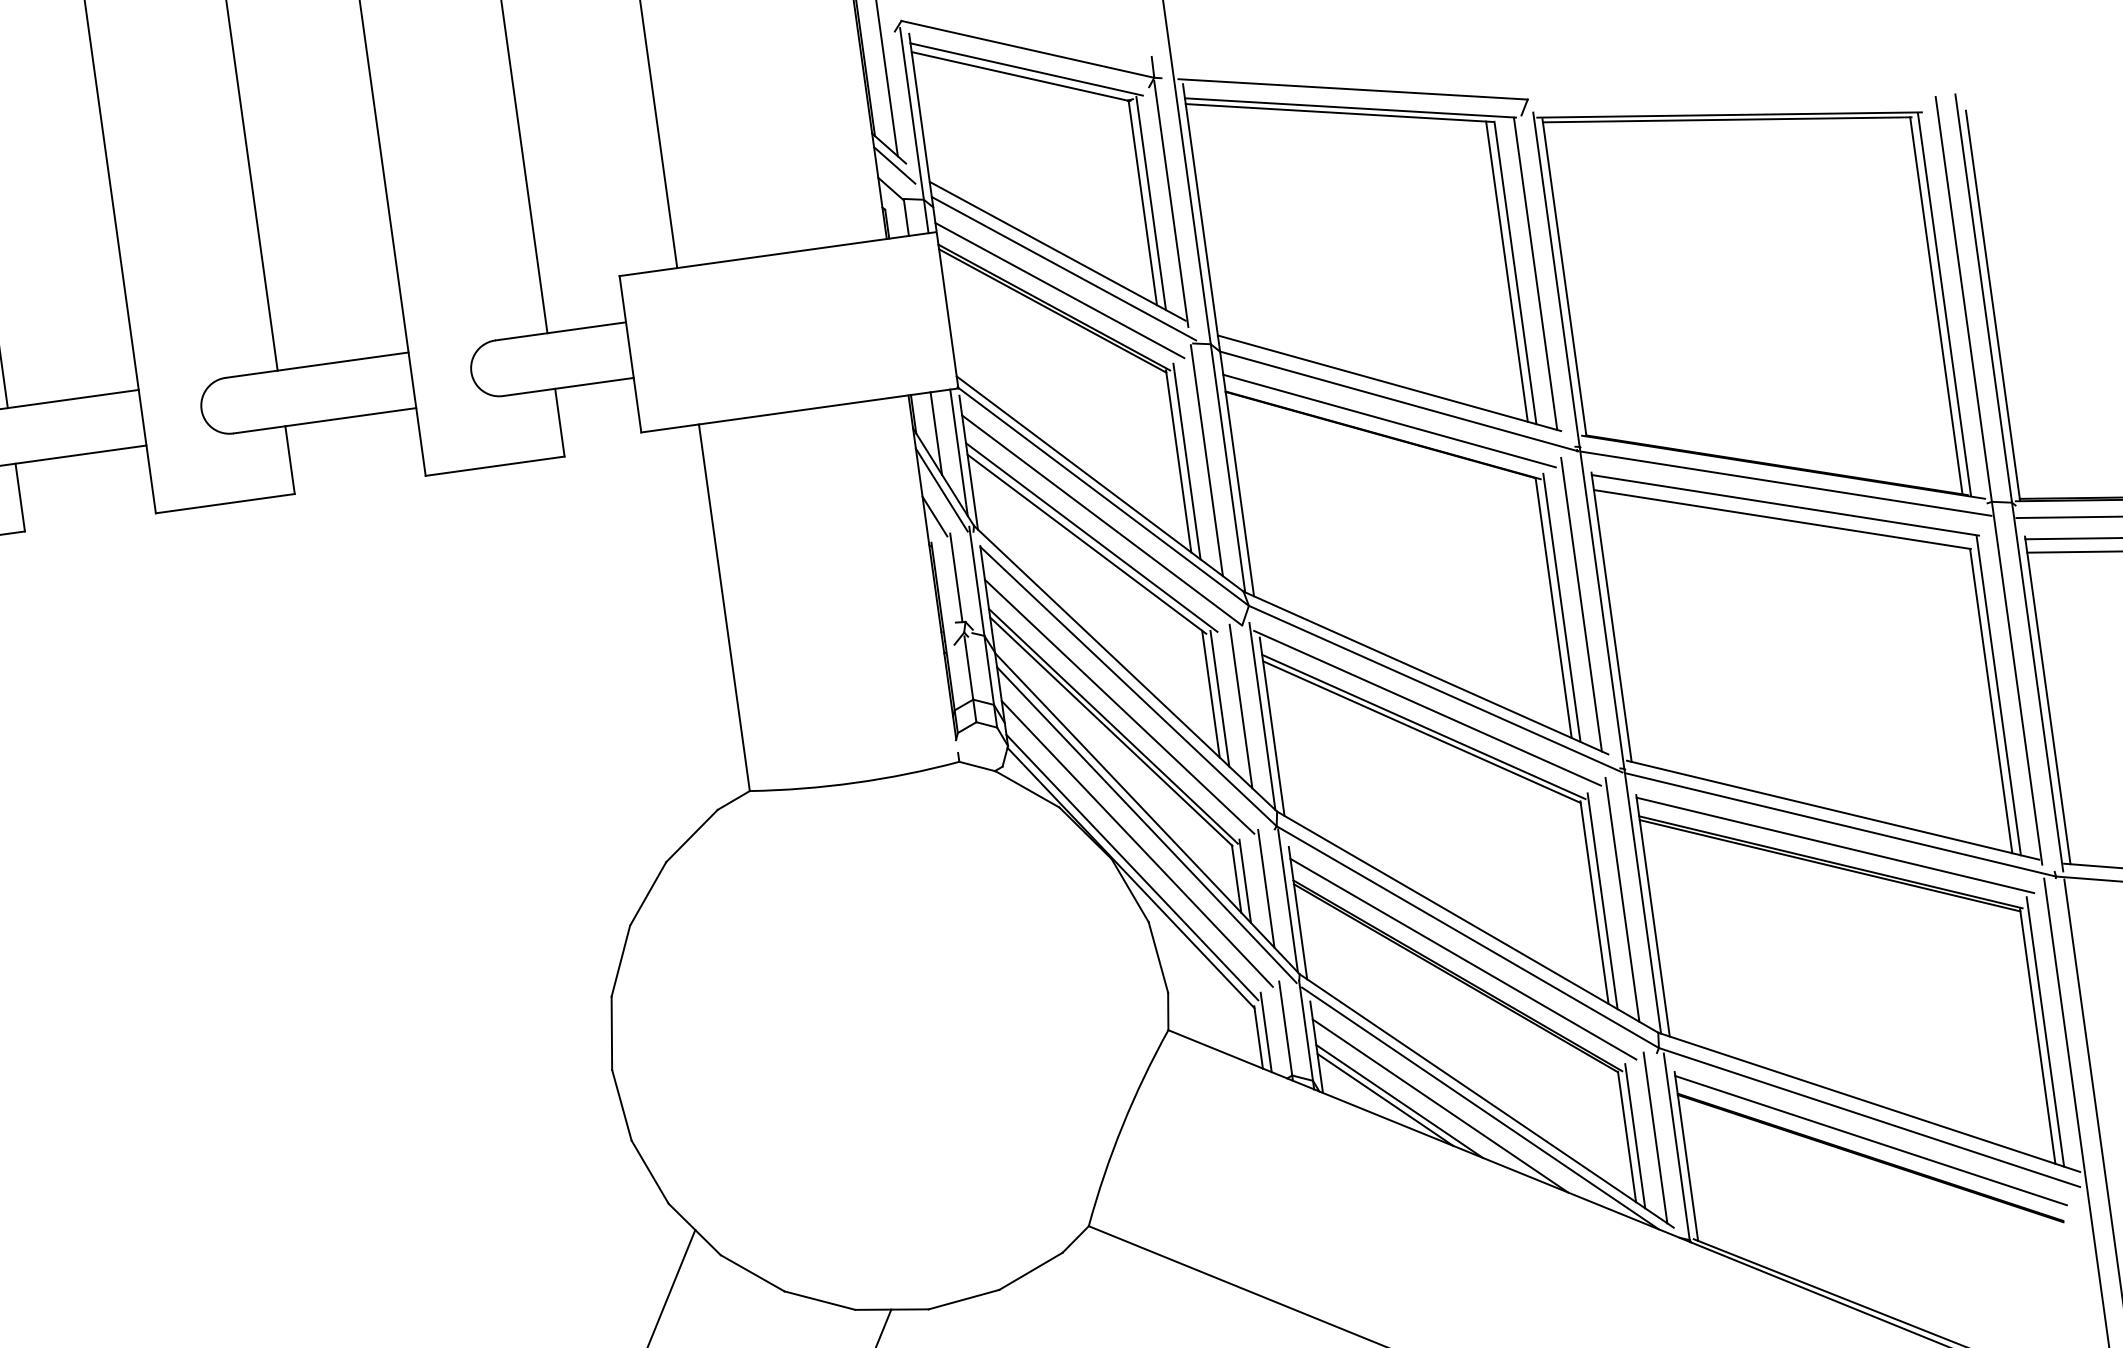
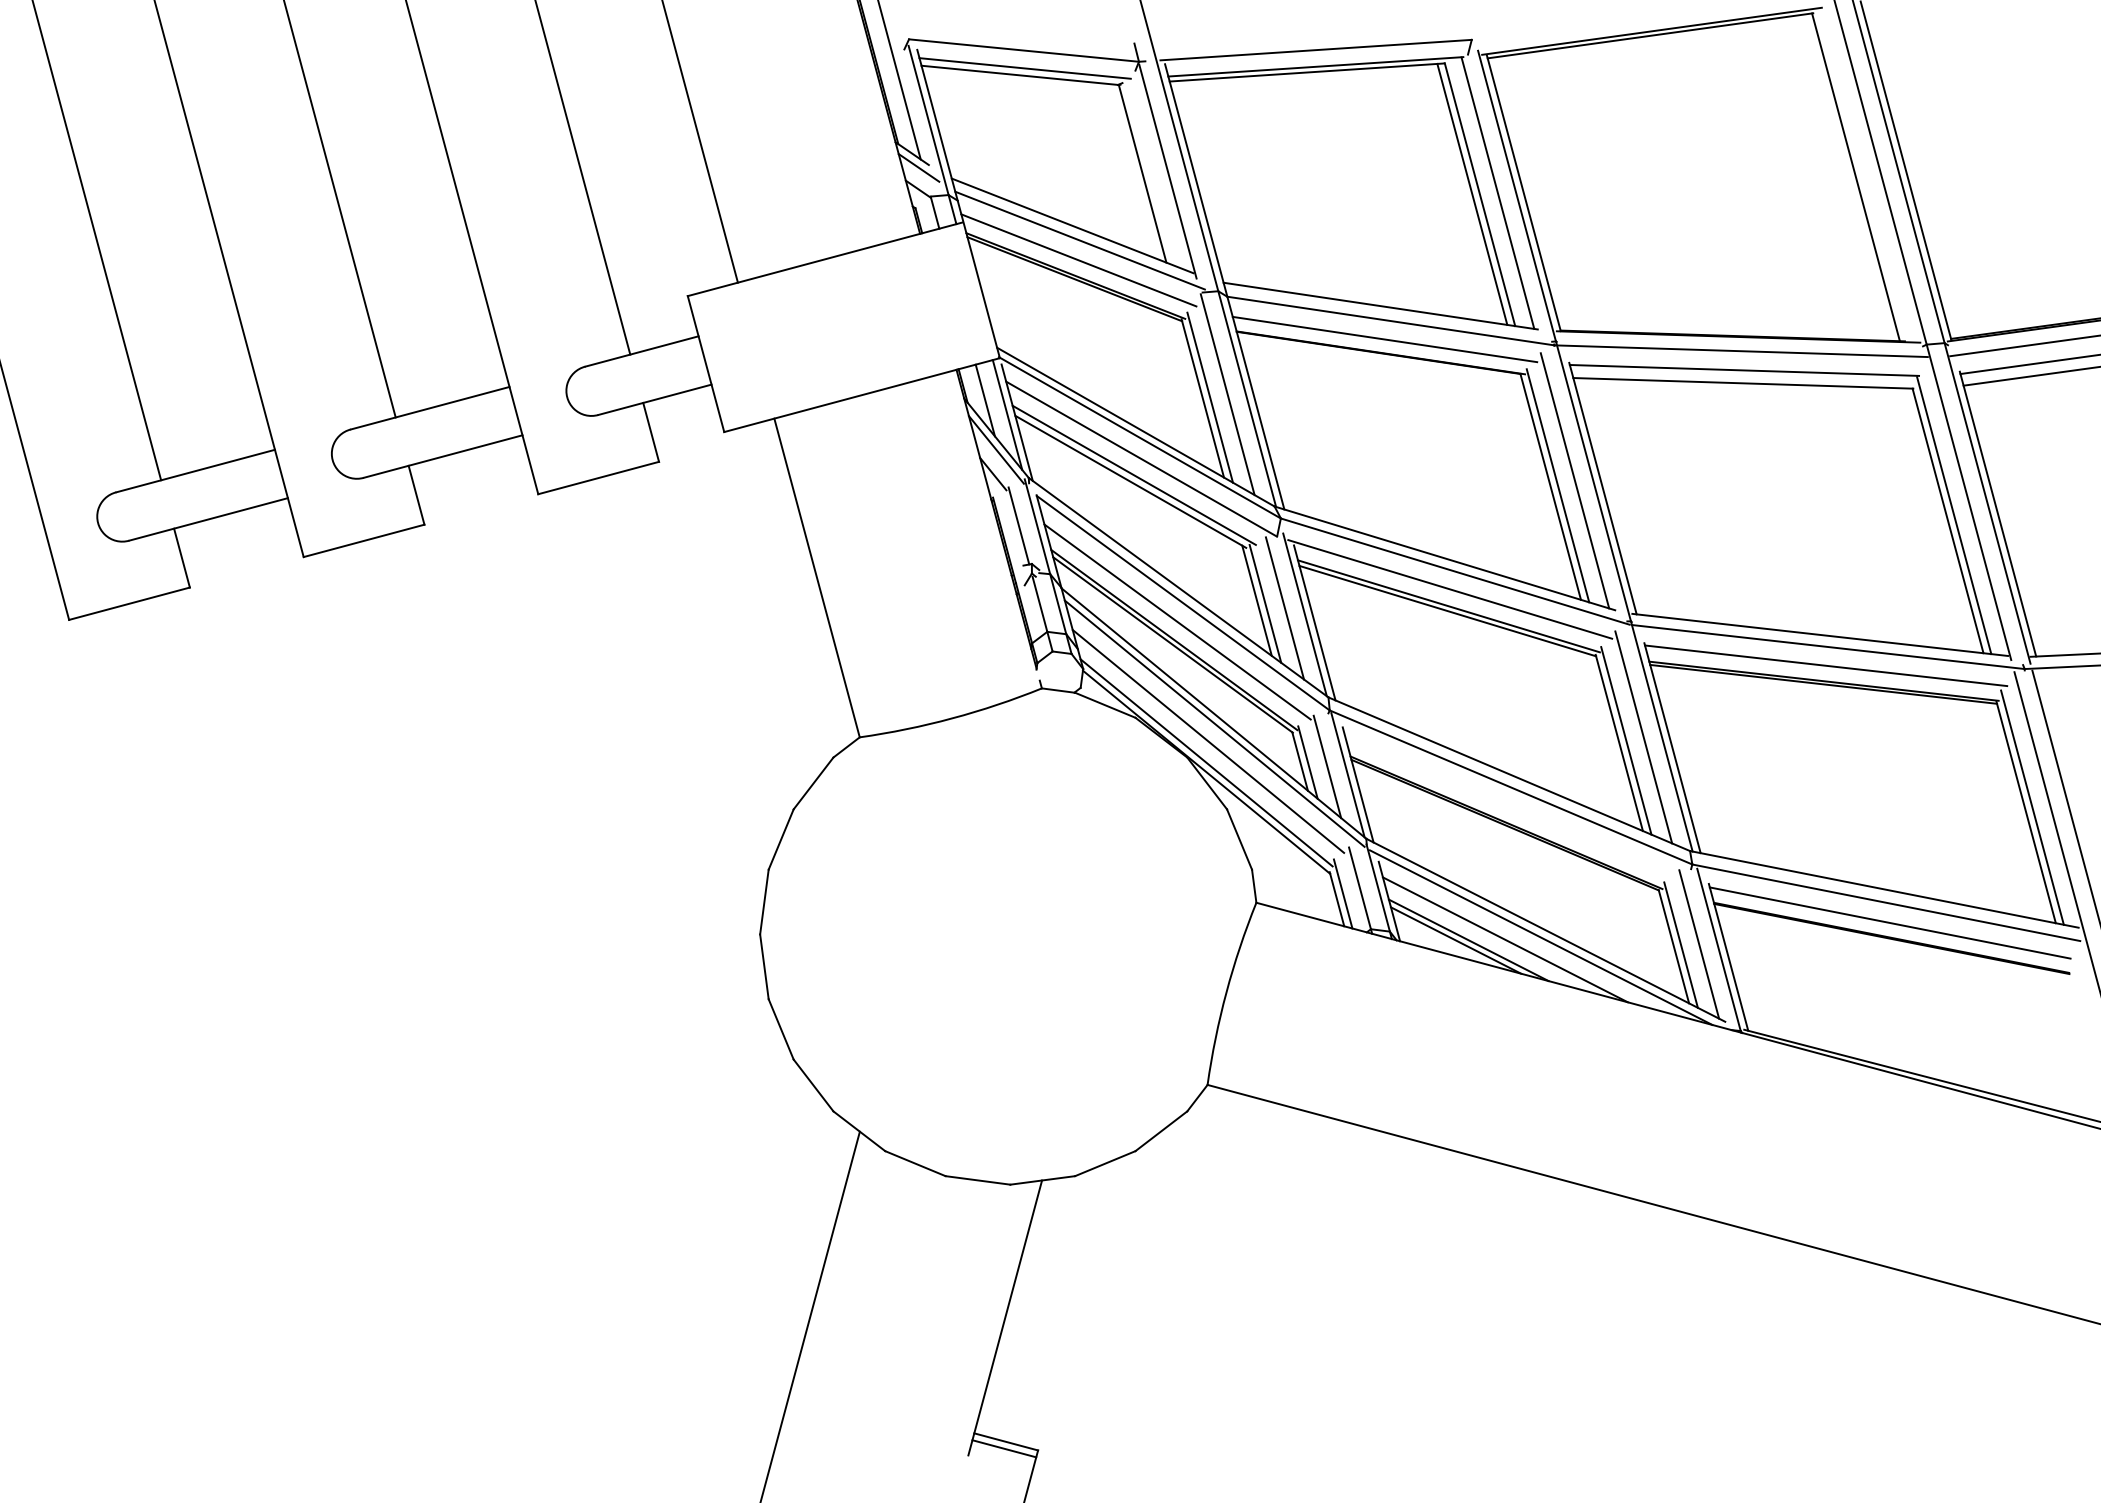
line: (1150, 202) -> (1149, 172), removed
line: (1944, 303) -> (1862, 174), removed
line: (1463, 959) -> (1509, 807), removed

